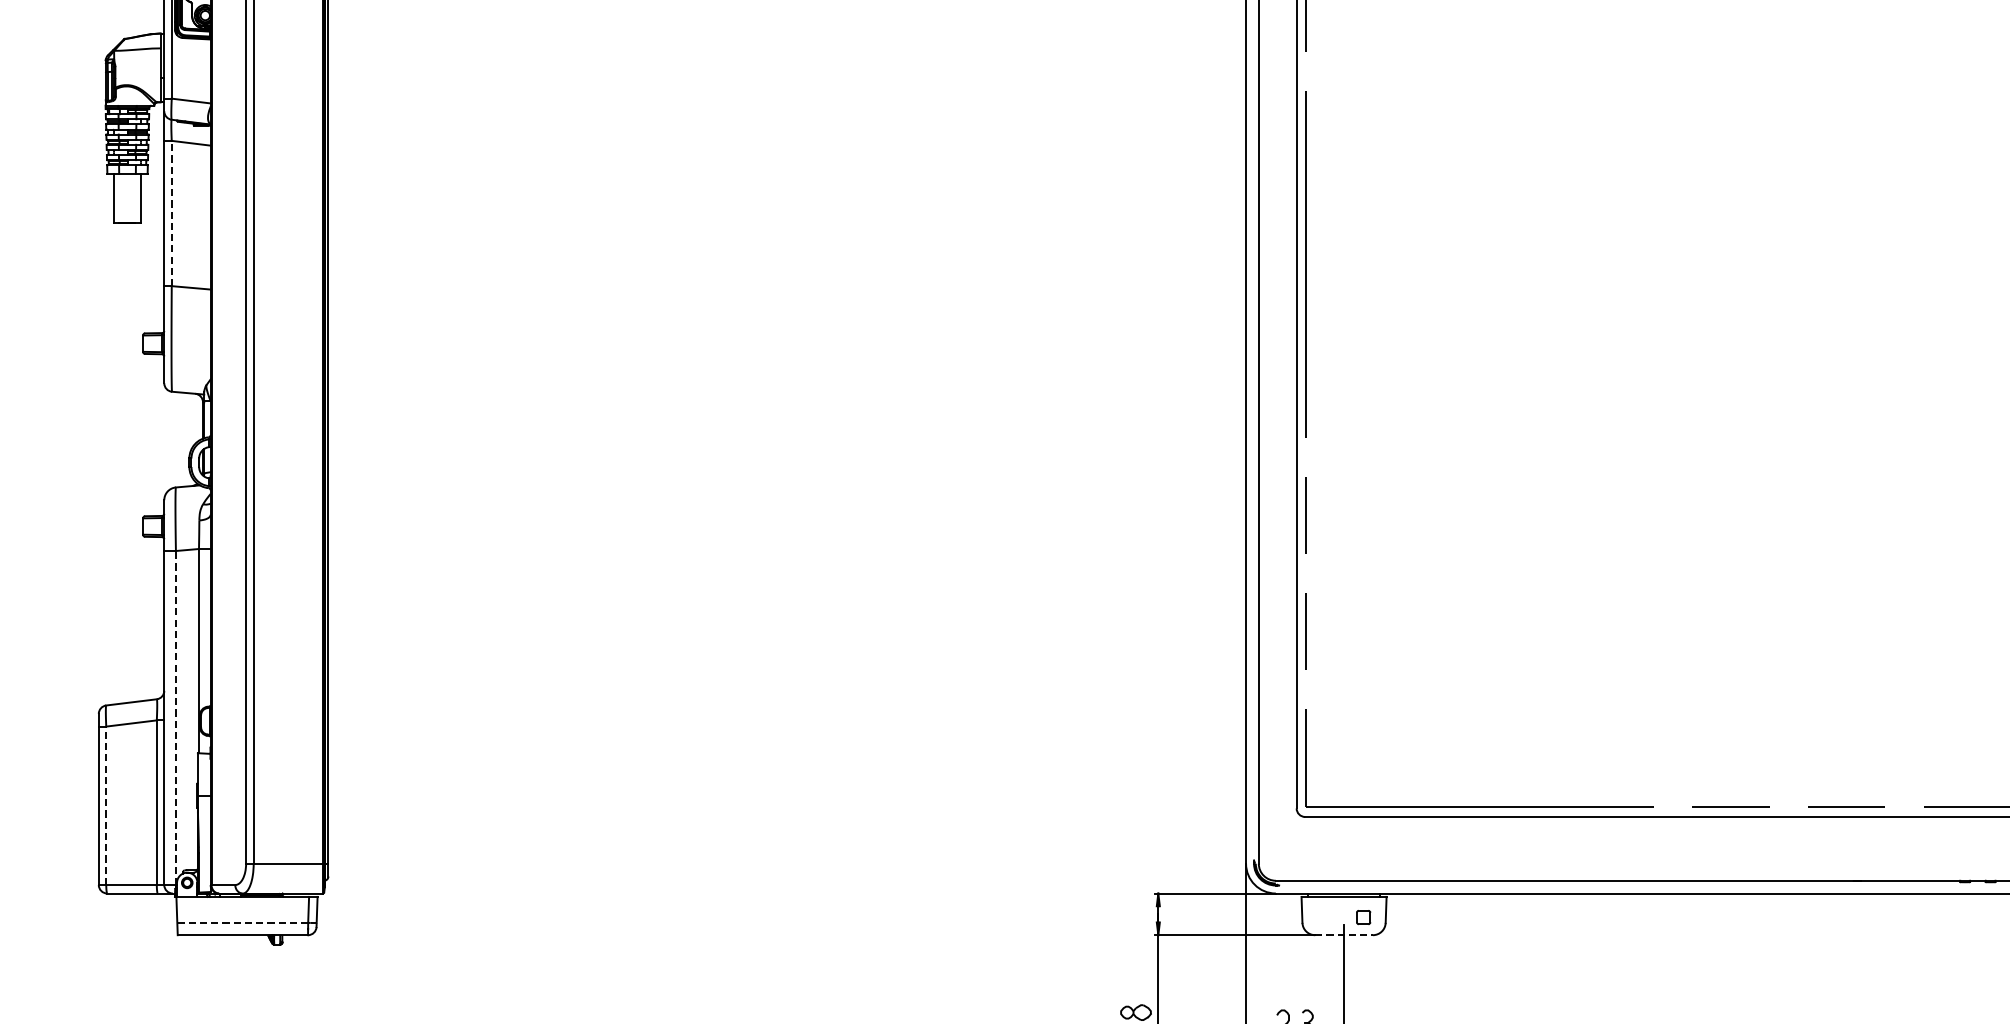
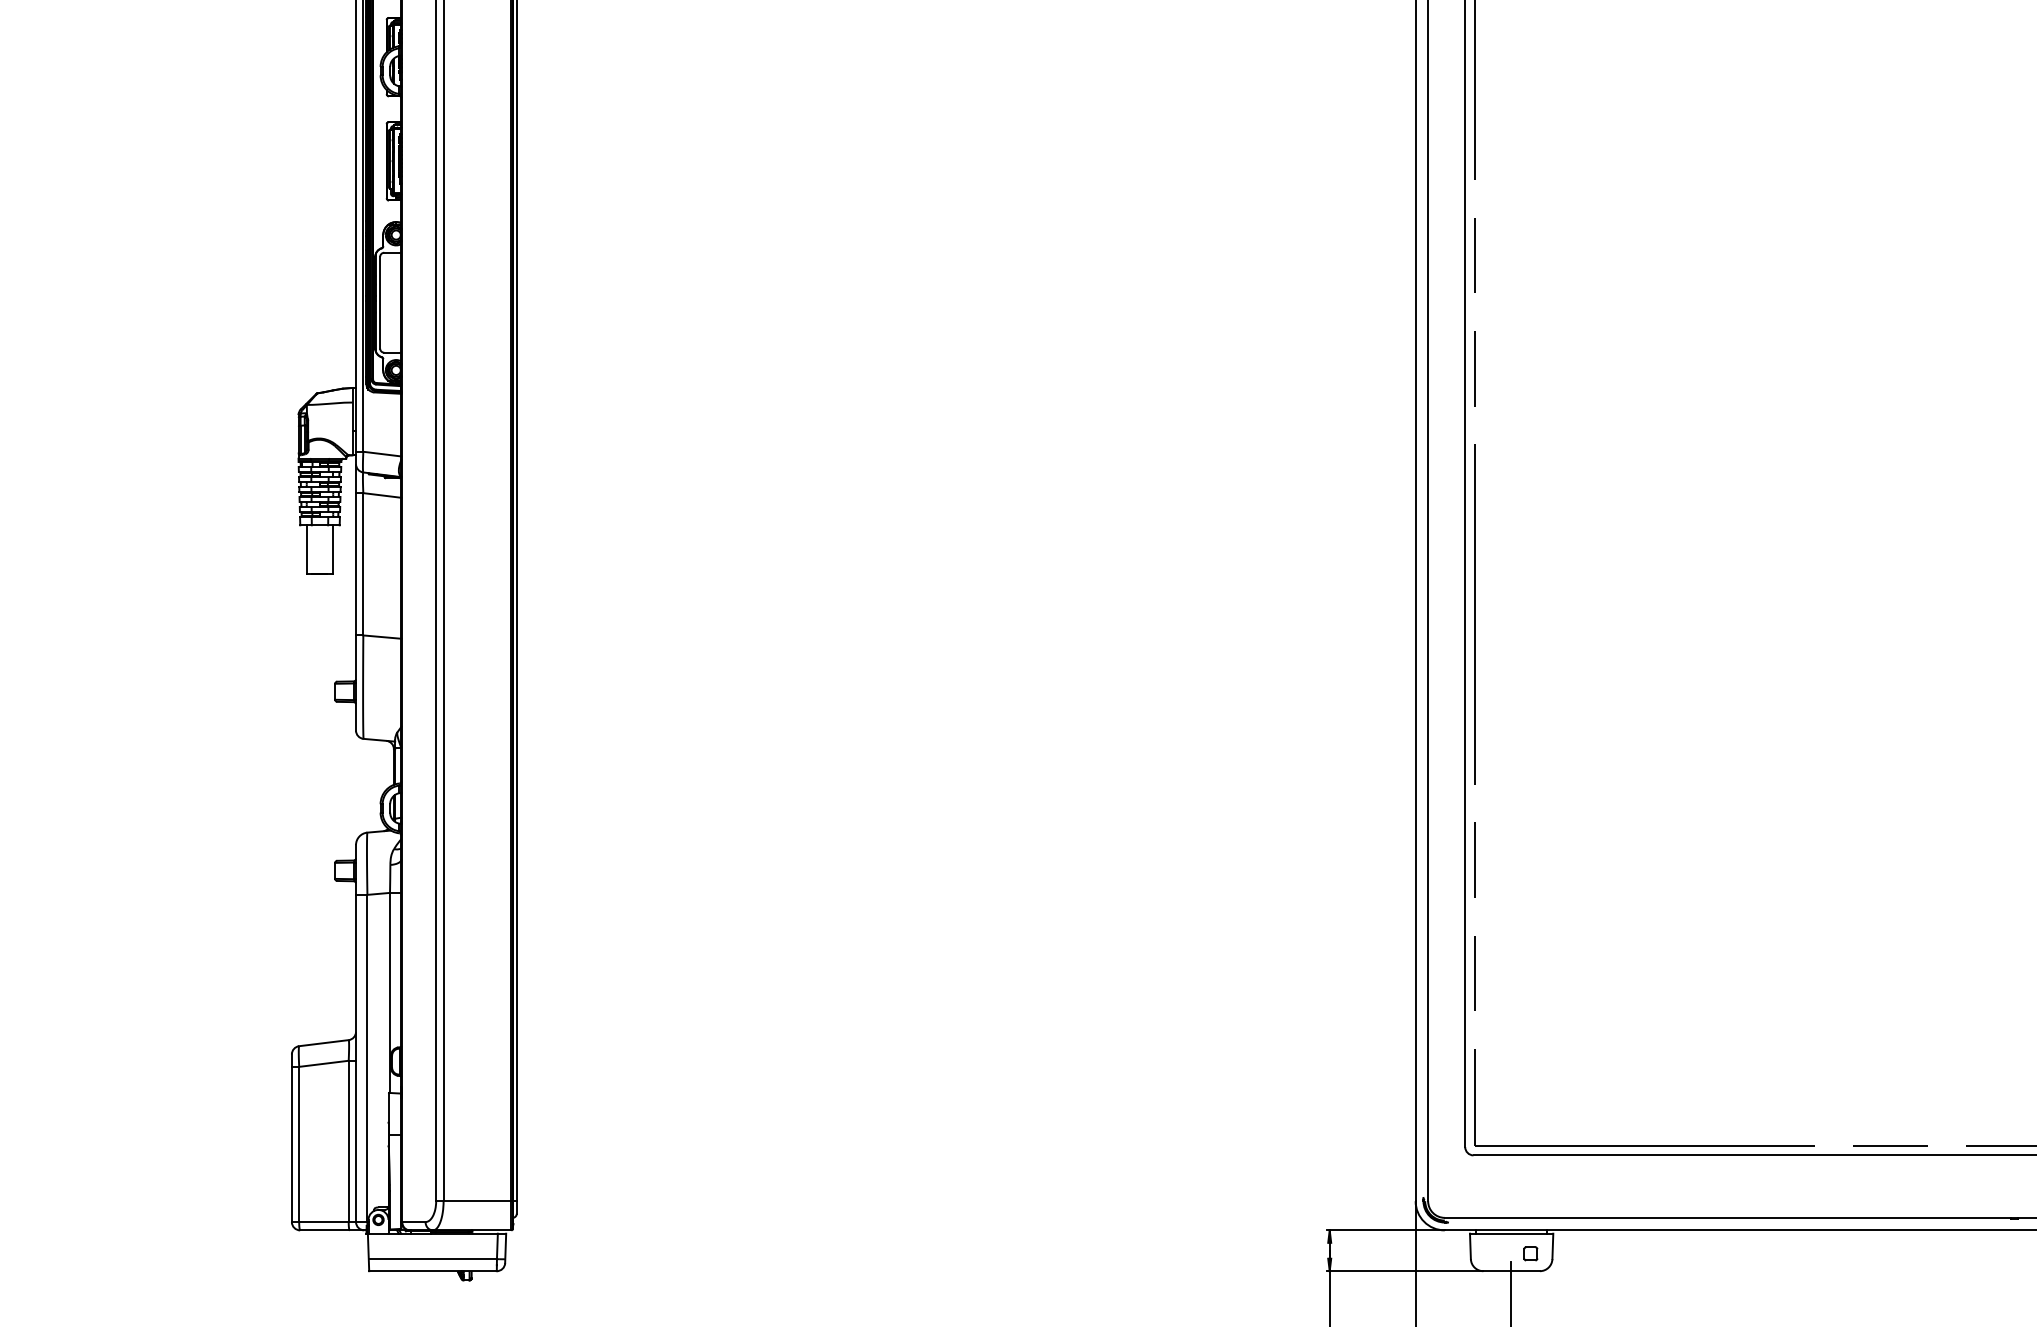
line: (171, 212) -> (363, 563), dashed -> solid
line: (176, 718) -> (367, 1058), dashed -> solid
line: (106, 805) -> (299, 1144), dashed -> solid
line: (242, 923) -> (432, 1259), dashed -> solid
line: (1344, 935) -> (1512, 1271), dashed -> solid

